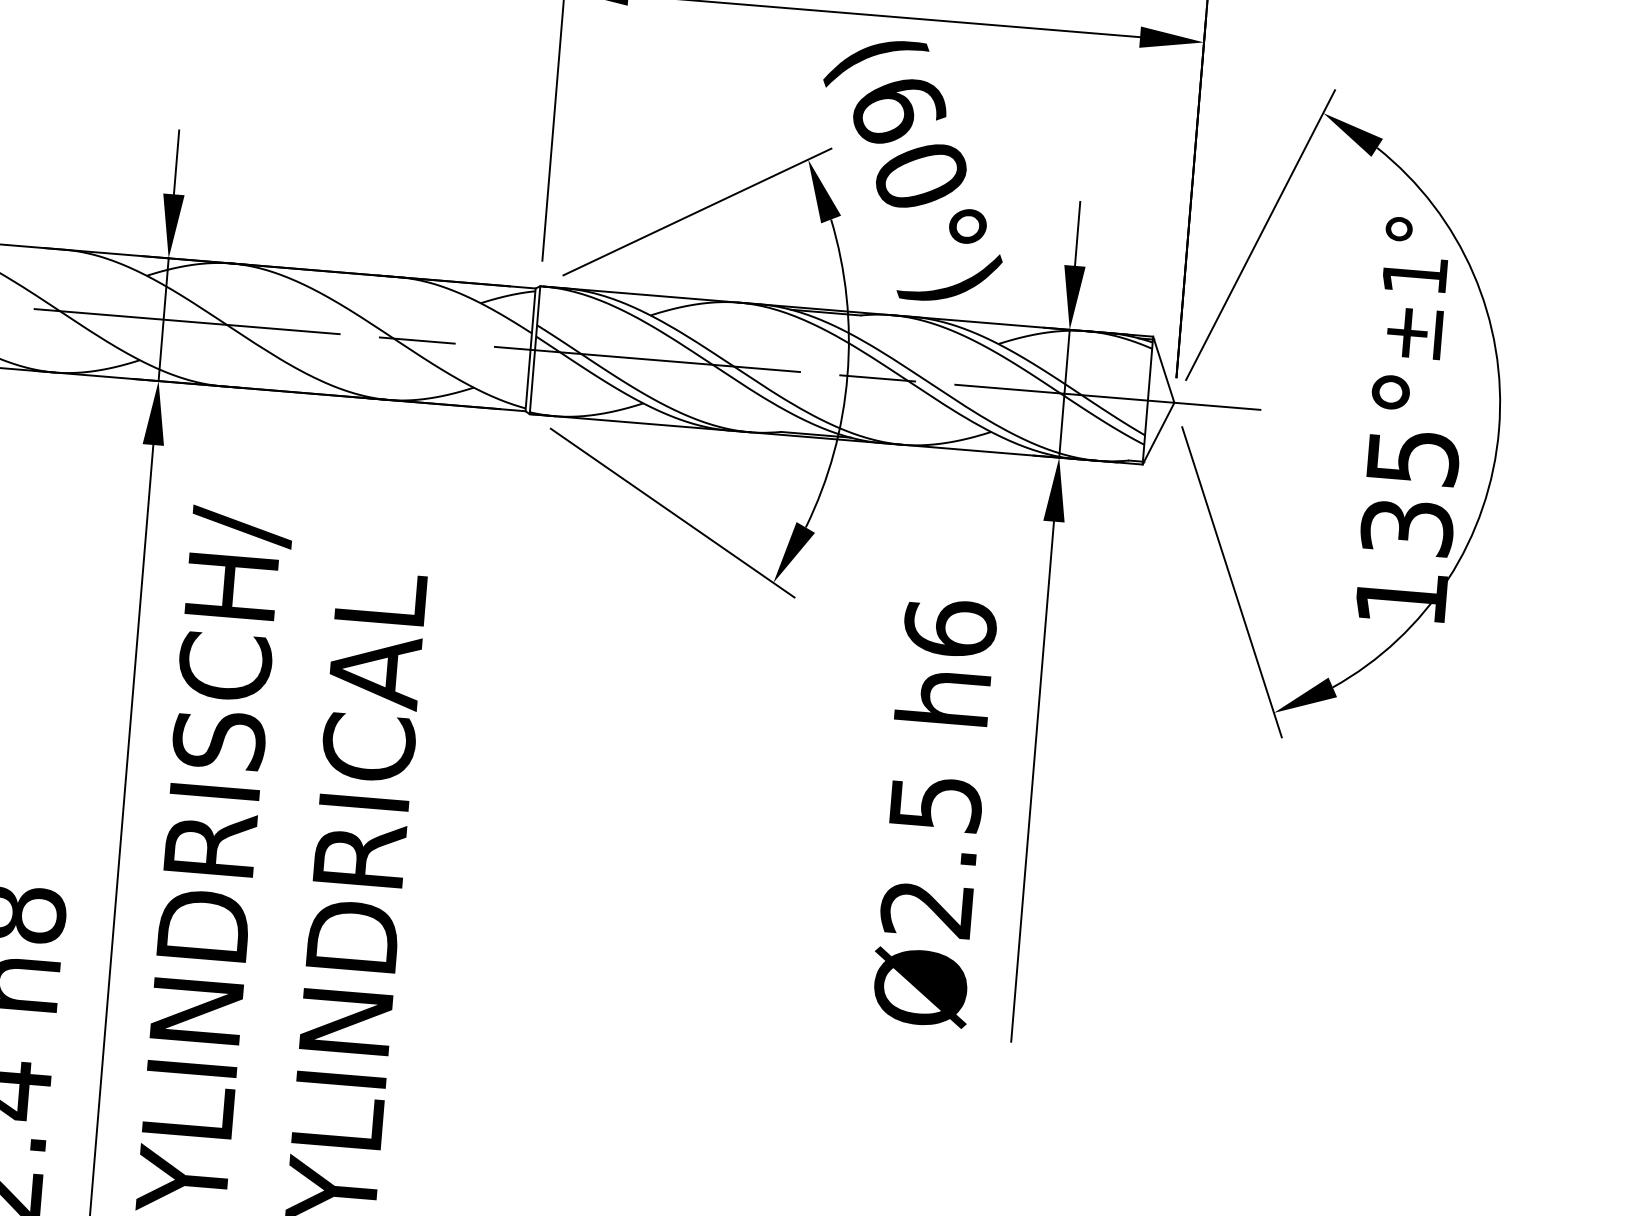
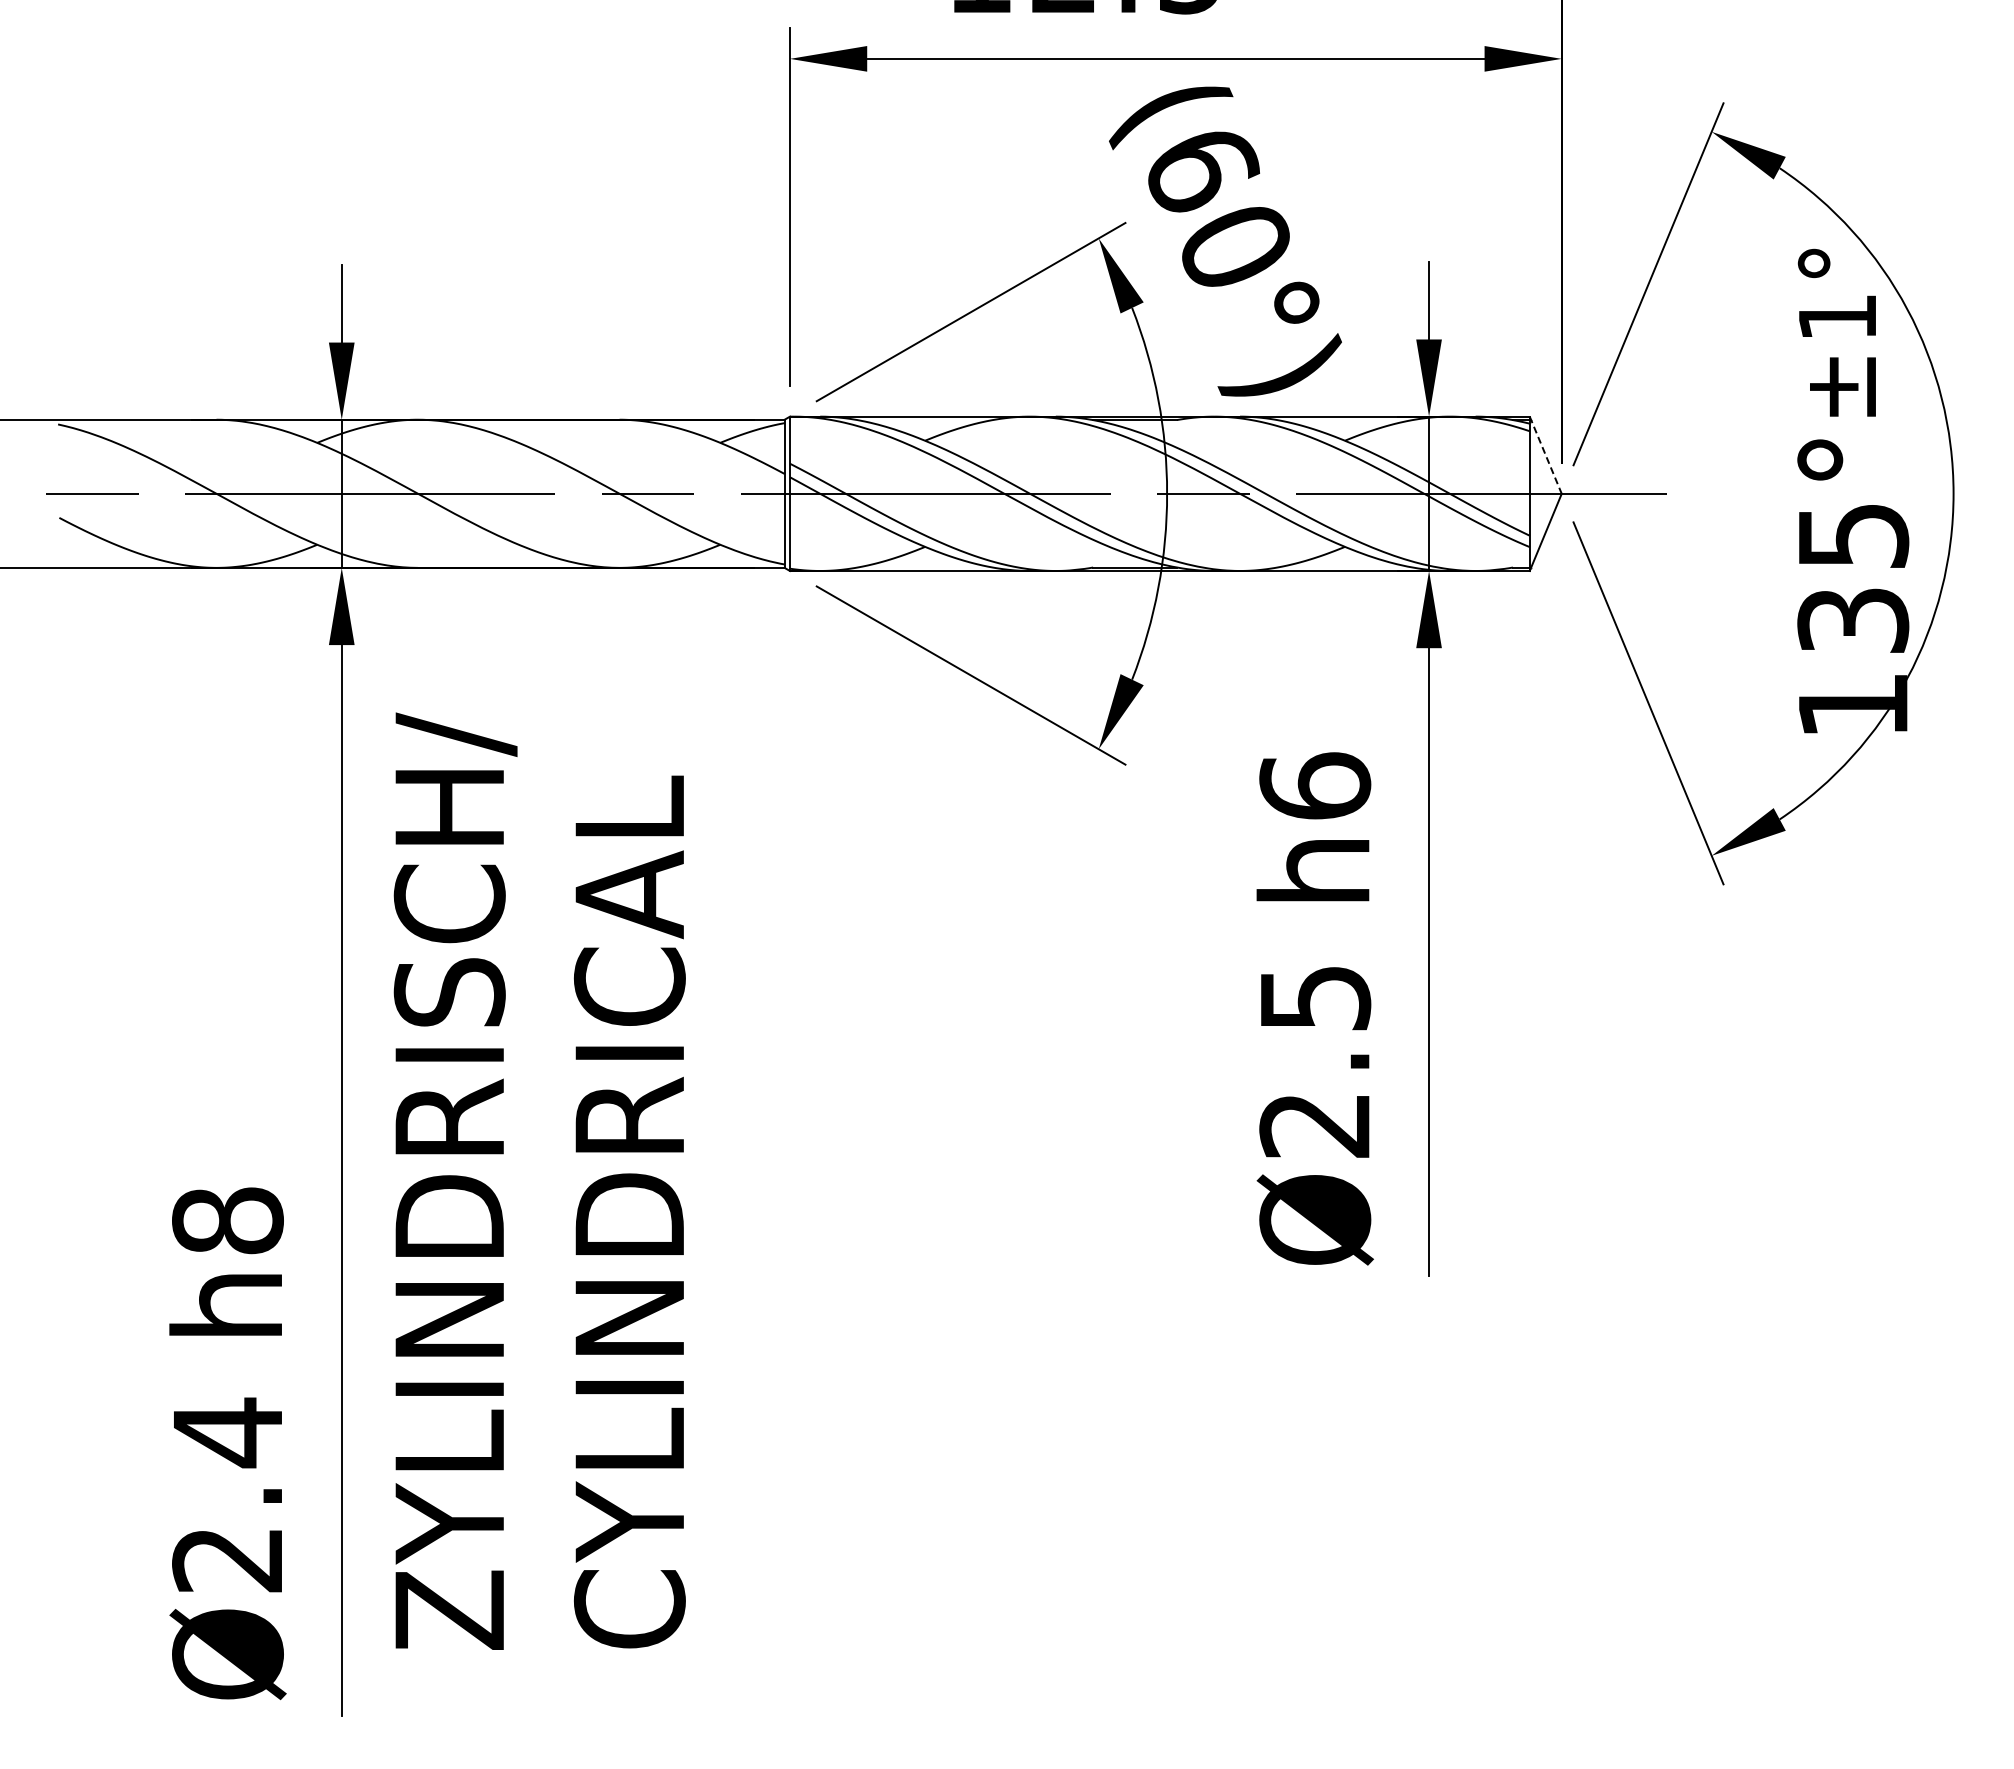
line: (1163, 369) -> (1545, 455), solid -> dashed

